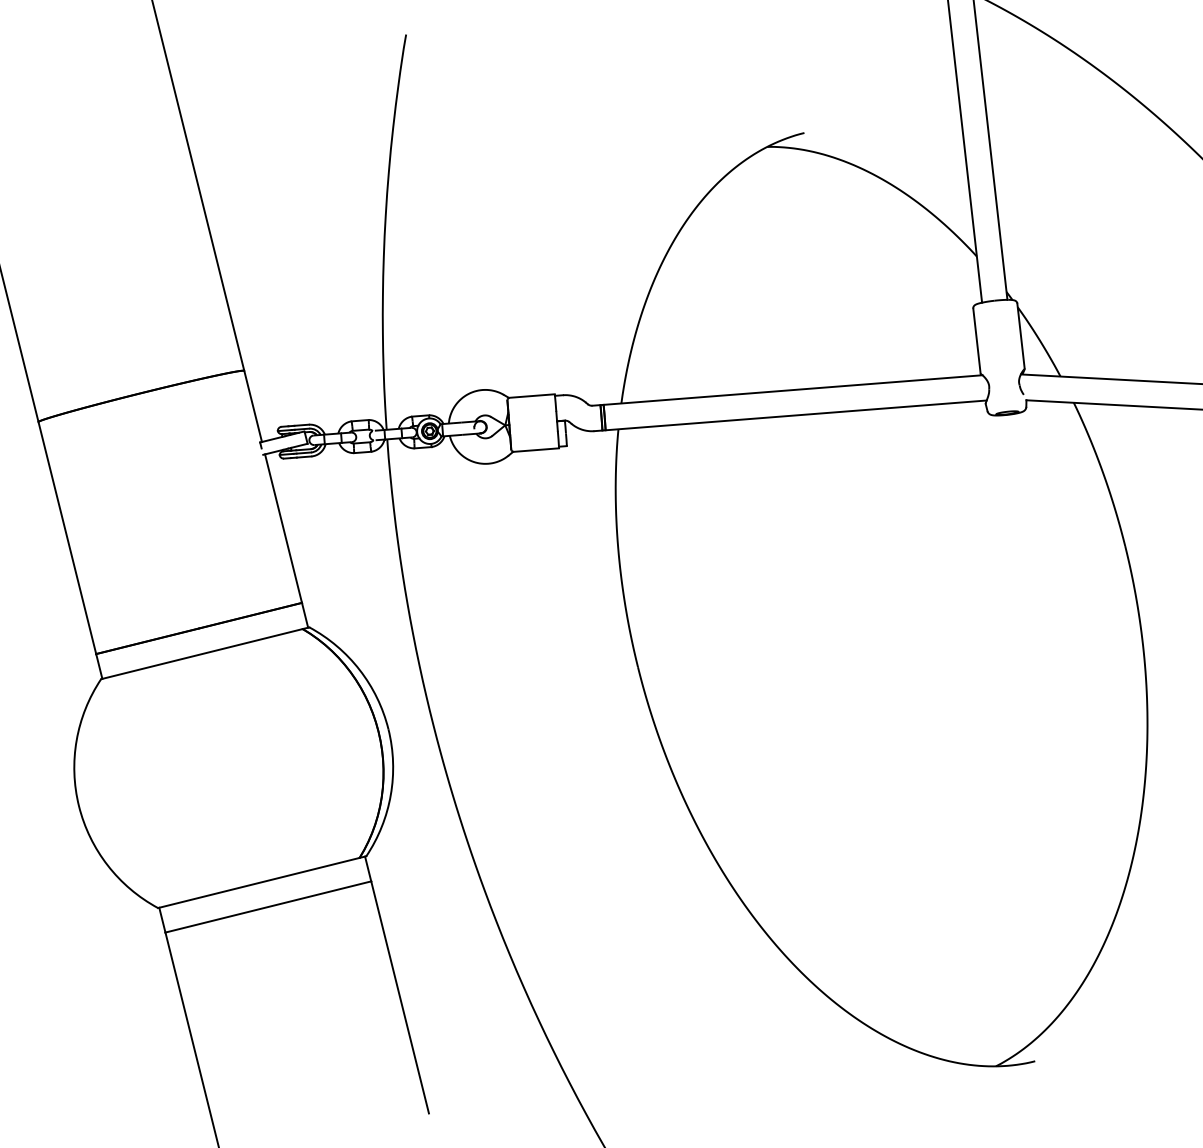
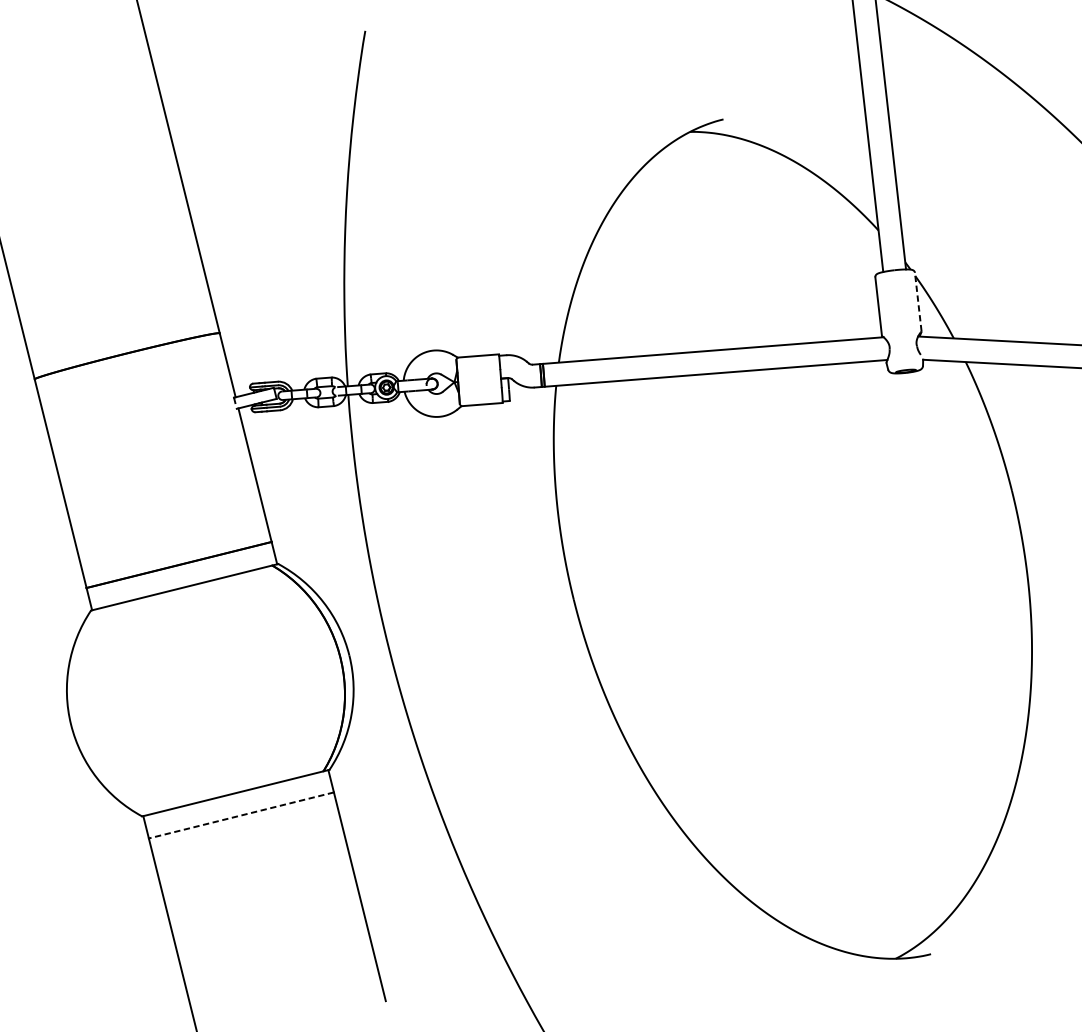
line: (1021, 336) -> (918, 302), solid -> dashed
line: (267, 907) -> (240, 815), solid -> dashed

